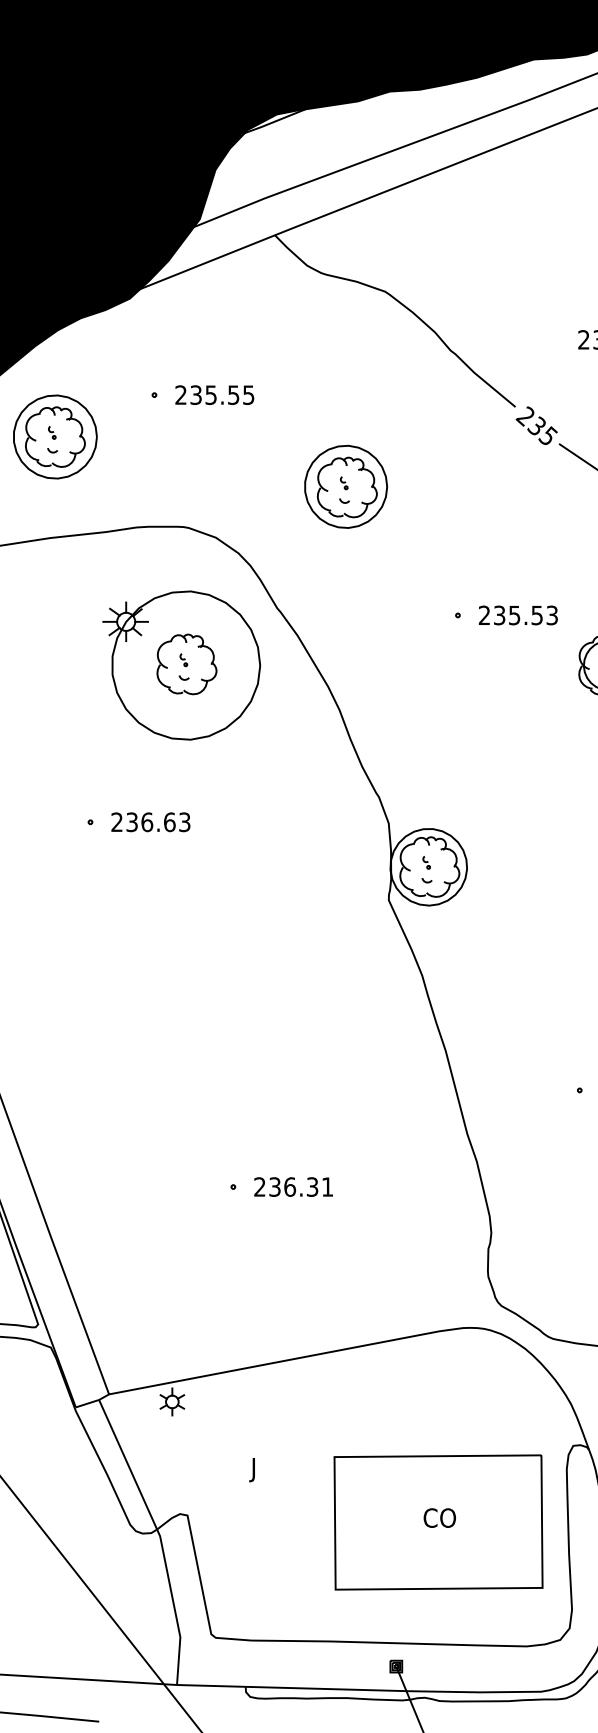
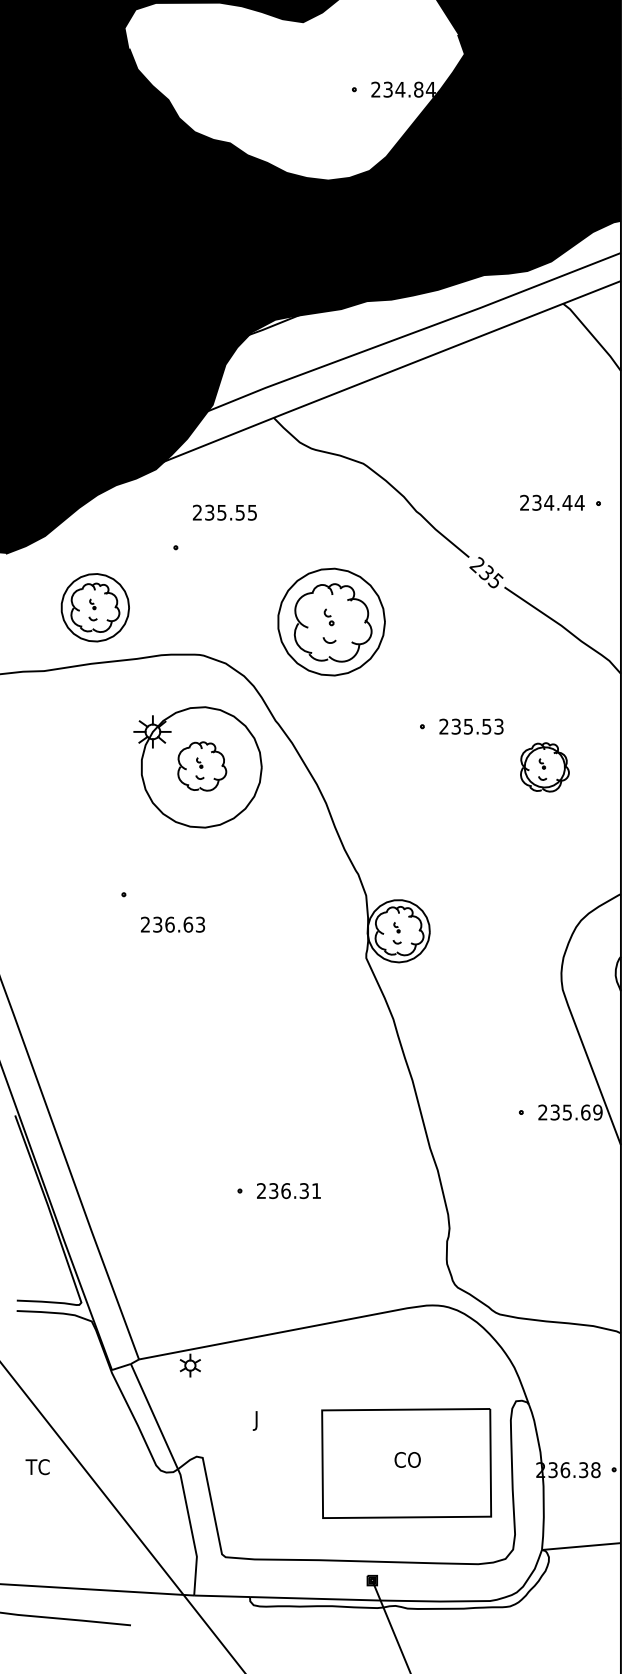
text: (214, 394) -> (224, 512), moved
part: (54, 436) -> (94, 607), moved
part: (346, 487) -> (331, 622), size x1.6
text: (150, 822) -> (172, 924), moved

